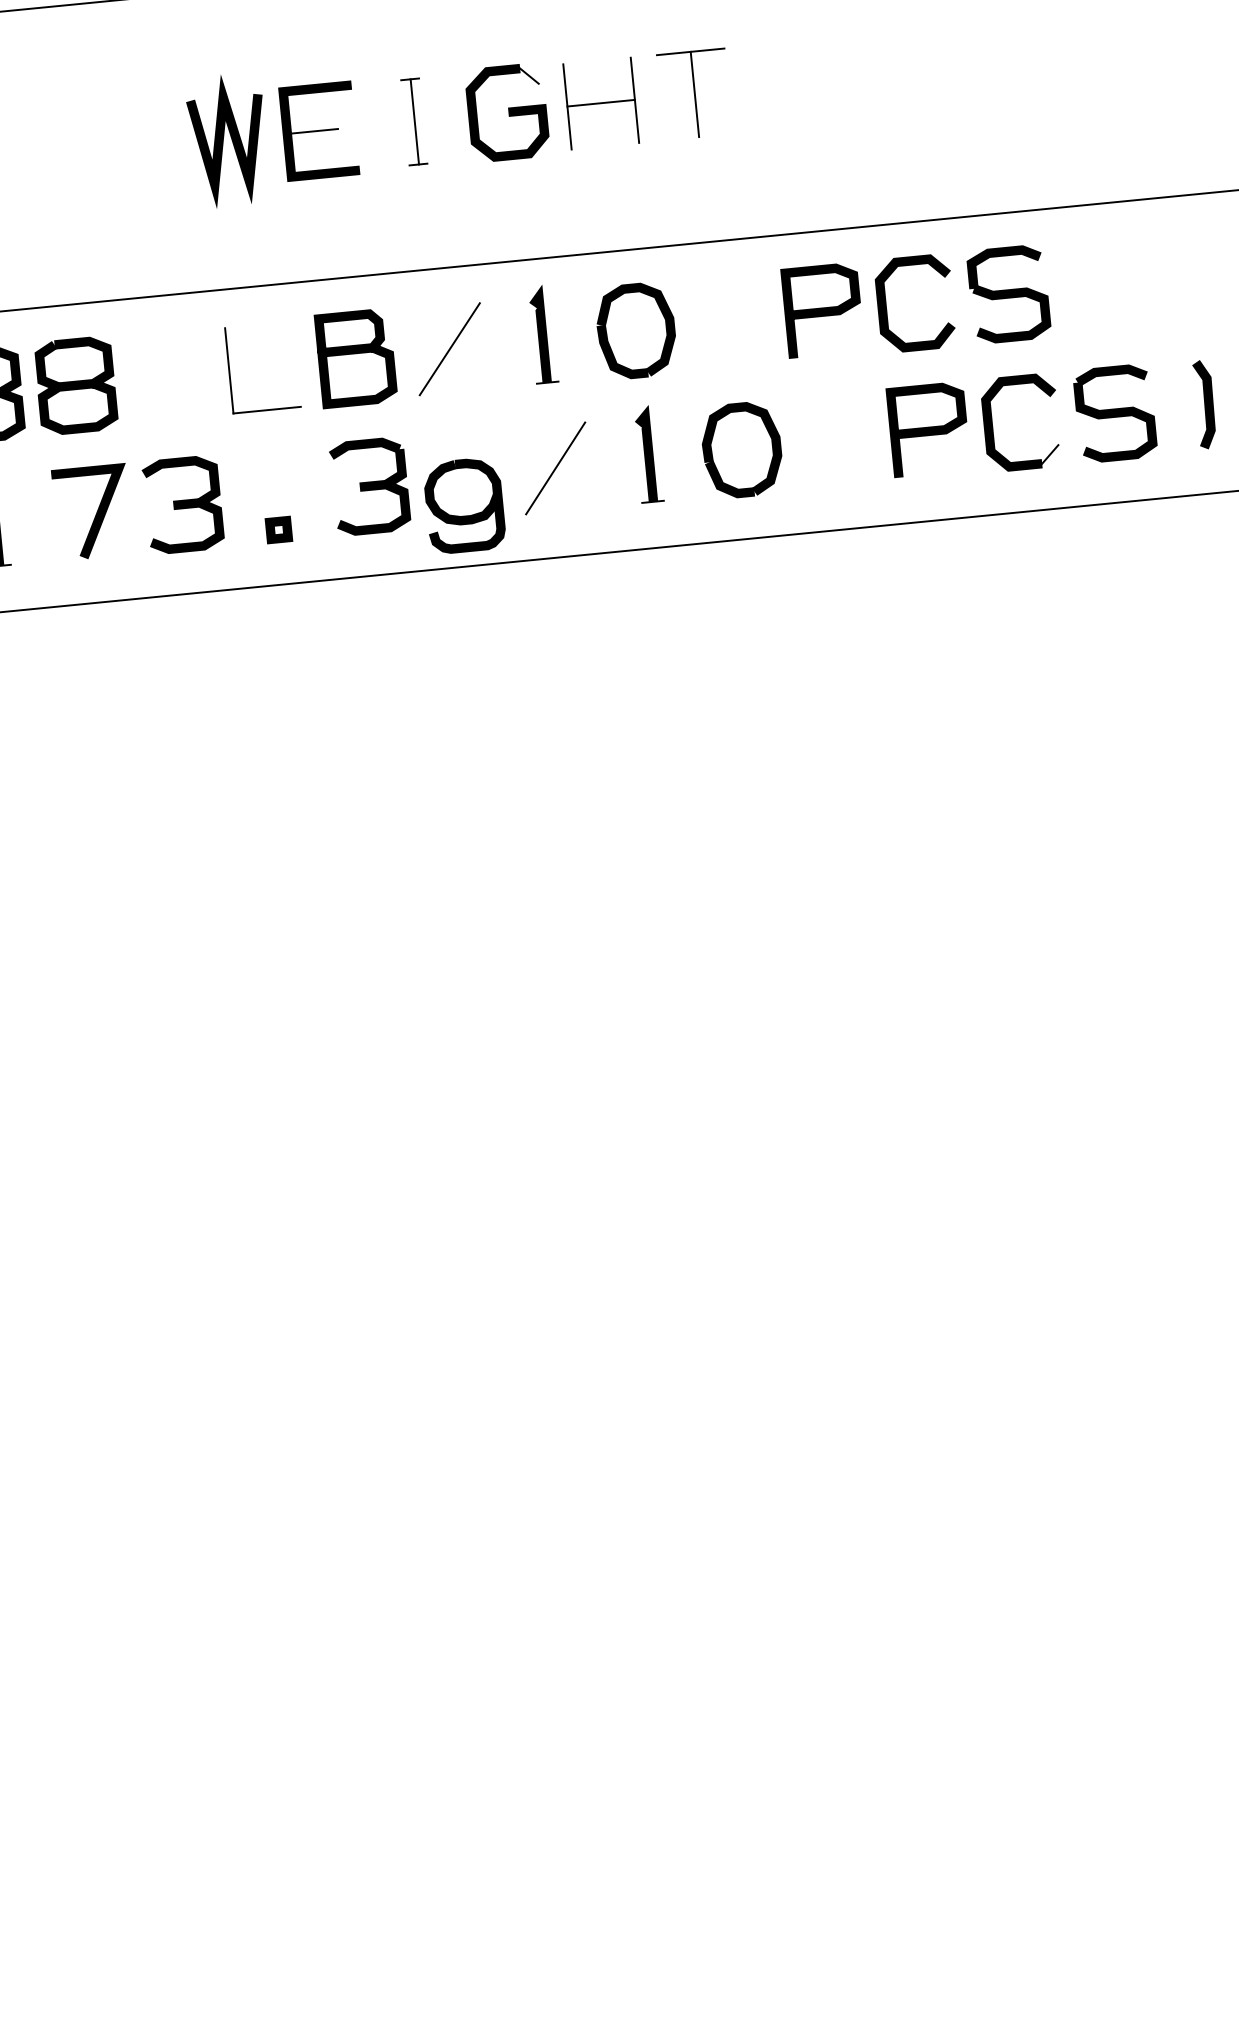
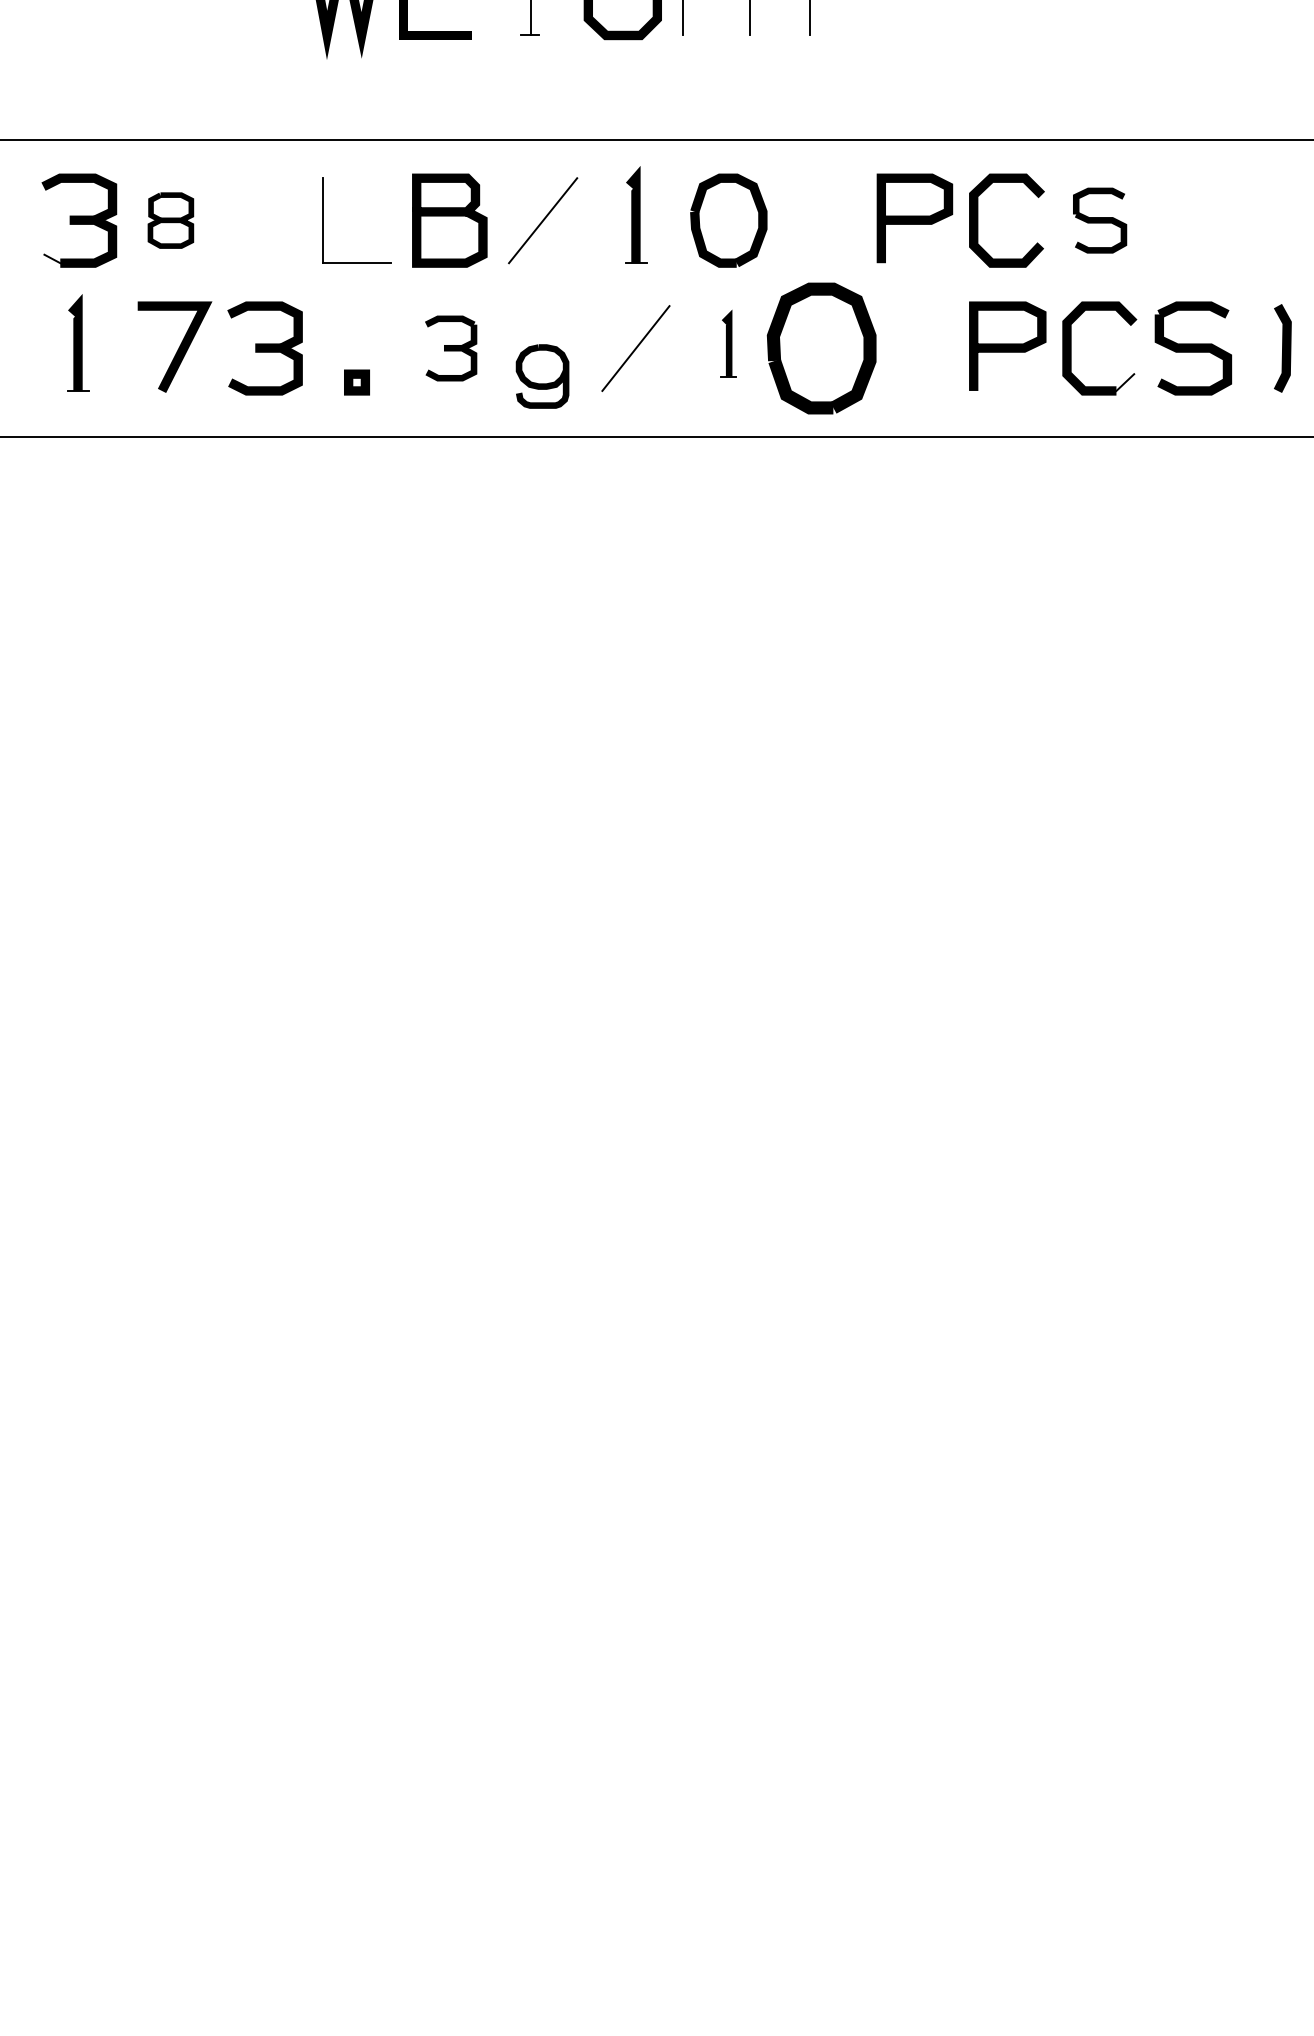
part: (1008, 294) -> (1099, 220), size x0.7
part: (75, 385) -> (170, 220), size x0.6
part: (741, 450) -> (821, 348), size x1.4
part: (648, 454) -> (728, 343), size x0.7
part: (369, 486) -> (450, 348), size x0.7
part: (464, 505) -> (542, 376), size x0.7

